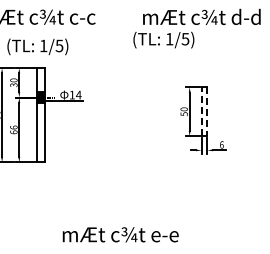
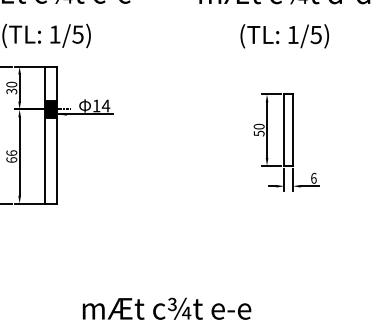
text: (163, 39) -> (284, 35), moved
line: (201, 111) -> (284, 129), dashed -> solid
line: (207, 111) -> (292, 129), dashed -> solid

